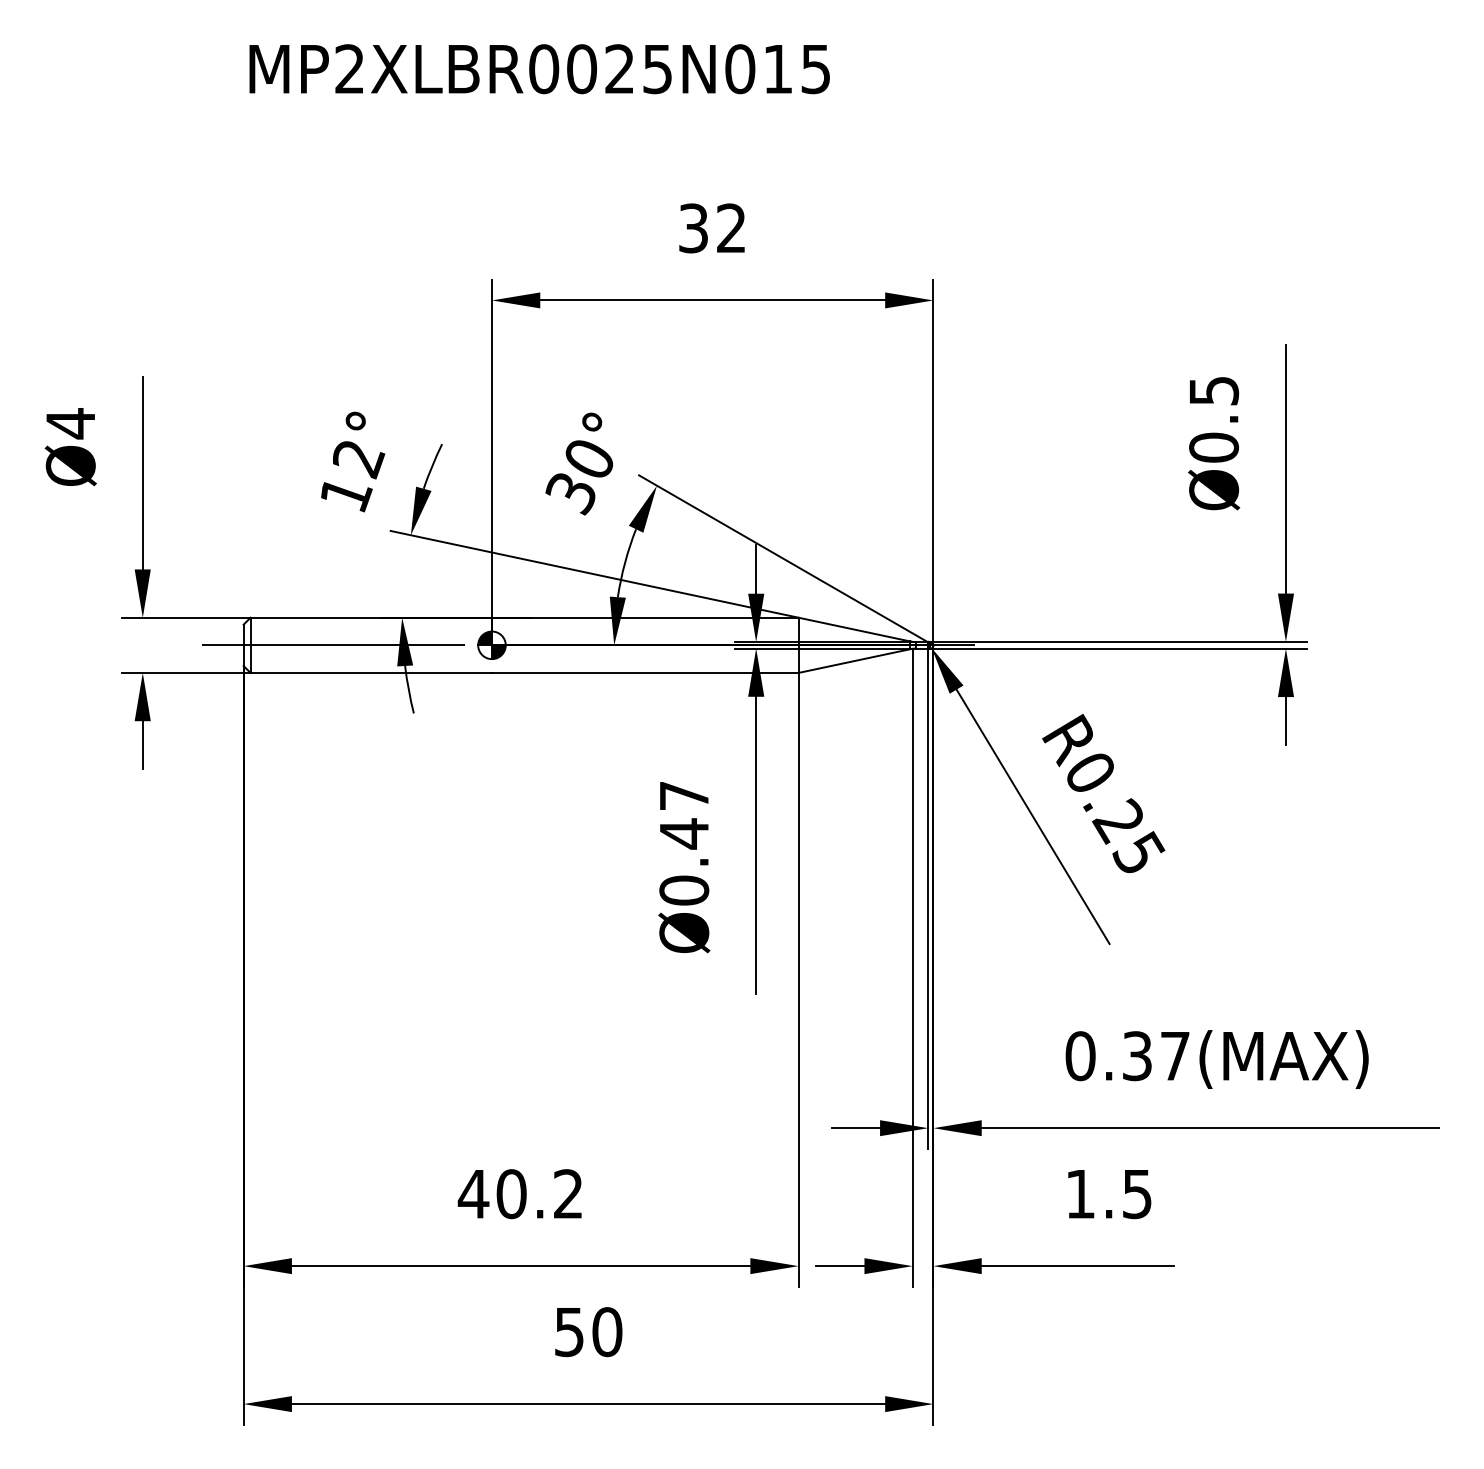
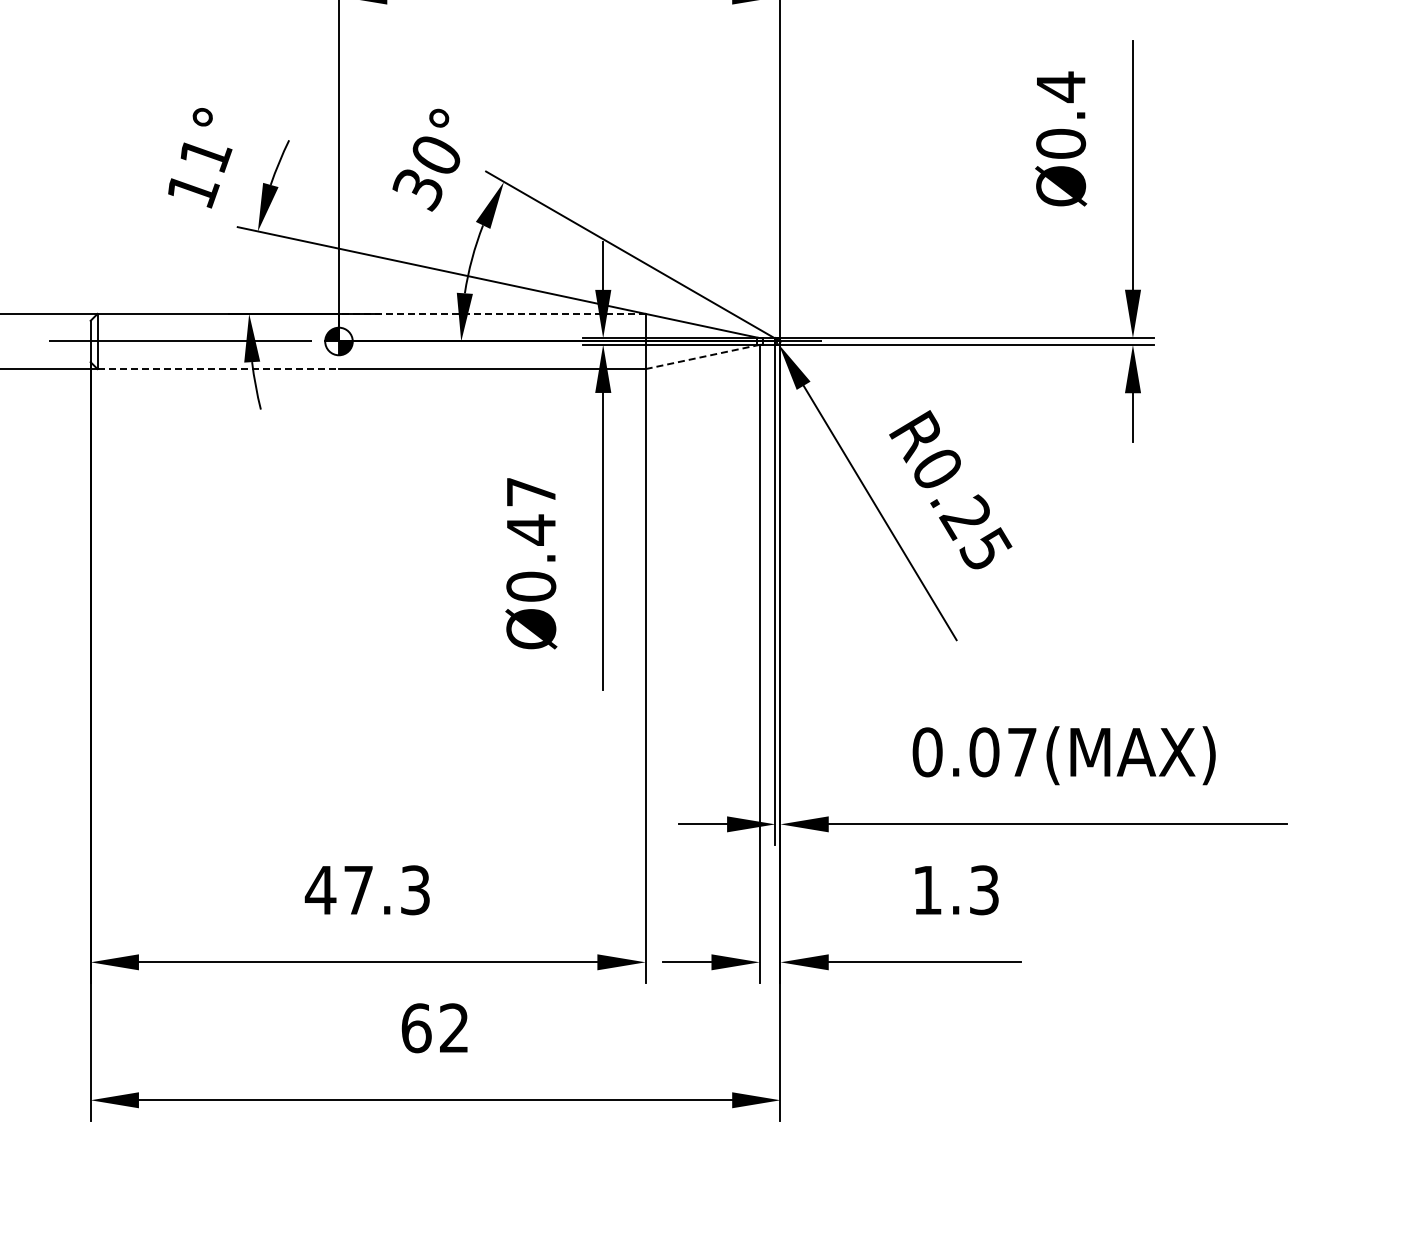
text: (1214, 390) -> (1061, 86), Ø0.5 -> Ø0.4
text: (359, 460) -> (206, 156), 12° -> 11°
line: (644, 617) -> (491, 313), solid -> dashed
line: (855, 660) -> (702, 356), solid -> dashed
line: (371, 672) -> (218, 368), solid -> dashed
text: (1137, 1056) -> (984, 752), 0.37(MAX) -> 0.07(MAX)
text: (1137, 1193) -> (984, 889), 1.5 -> 1.3
text: (539, 1194) -> (386, 890), 40.2 -> 47.3
text: (588, 1332) -> (435, 1028), 50 -> 62

